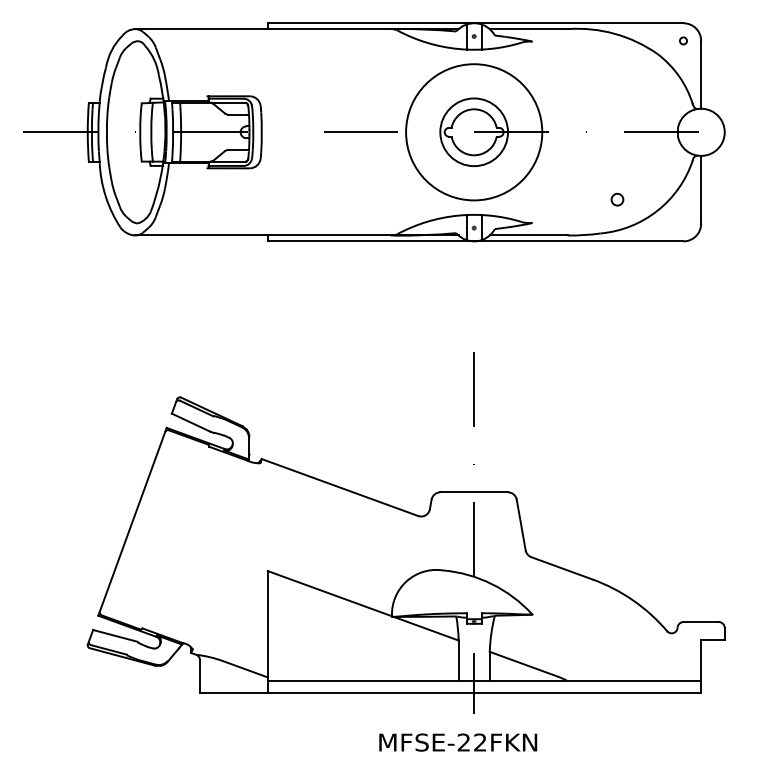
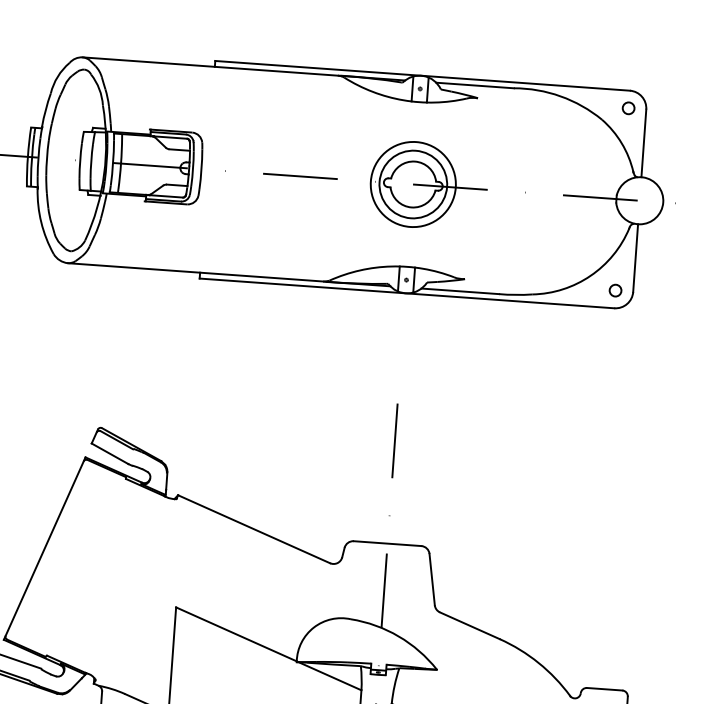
circle: (683, 40) -> (628, 107), size x1.67
circle: (473, 131) -> (412, 183), size x0.62
circle: (617, 199) -> (615, 290), moved

